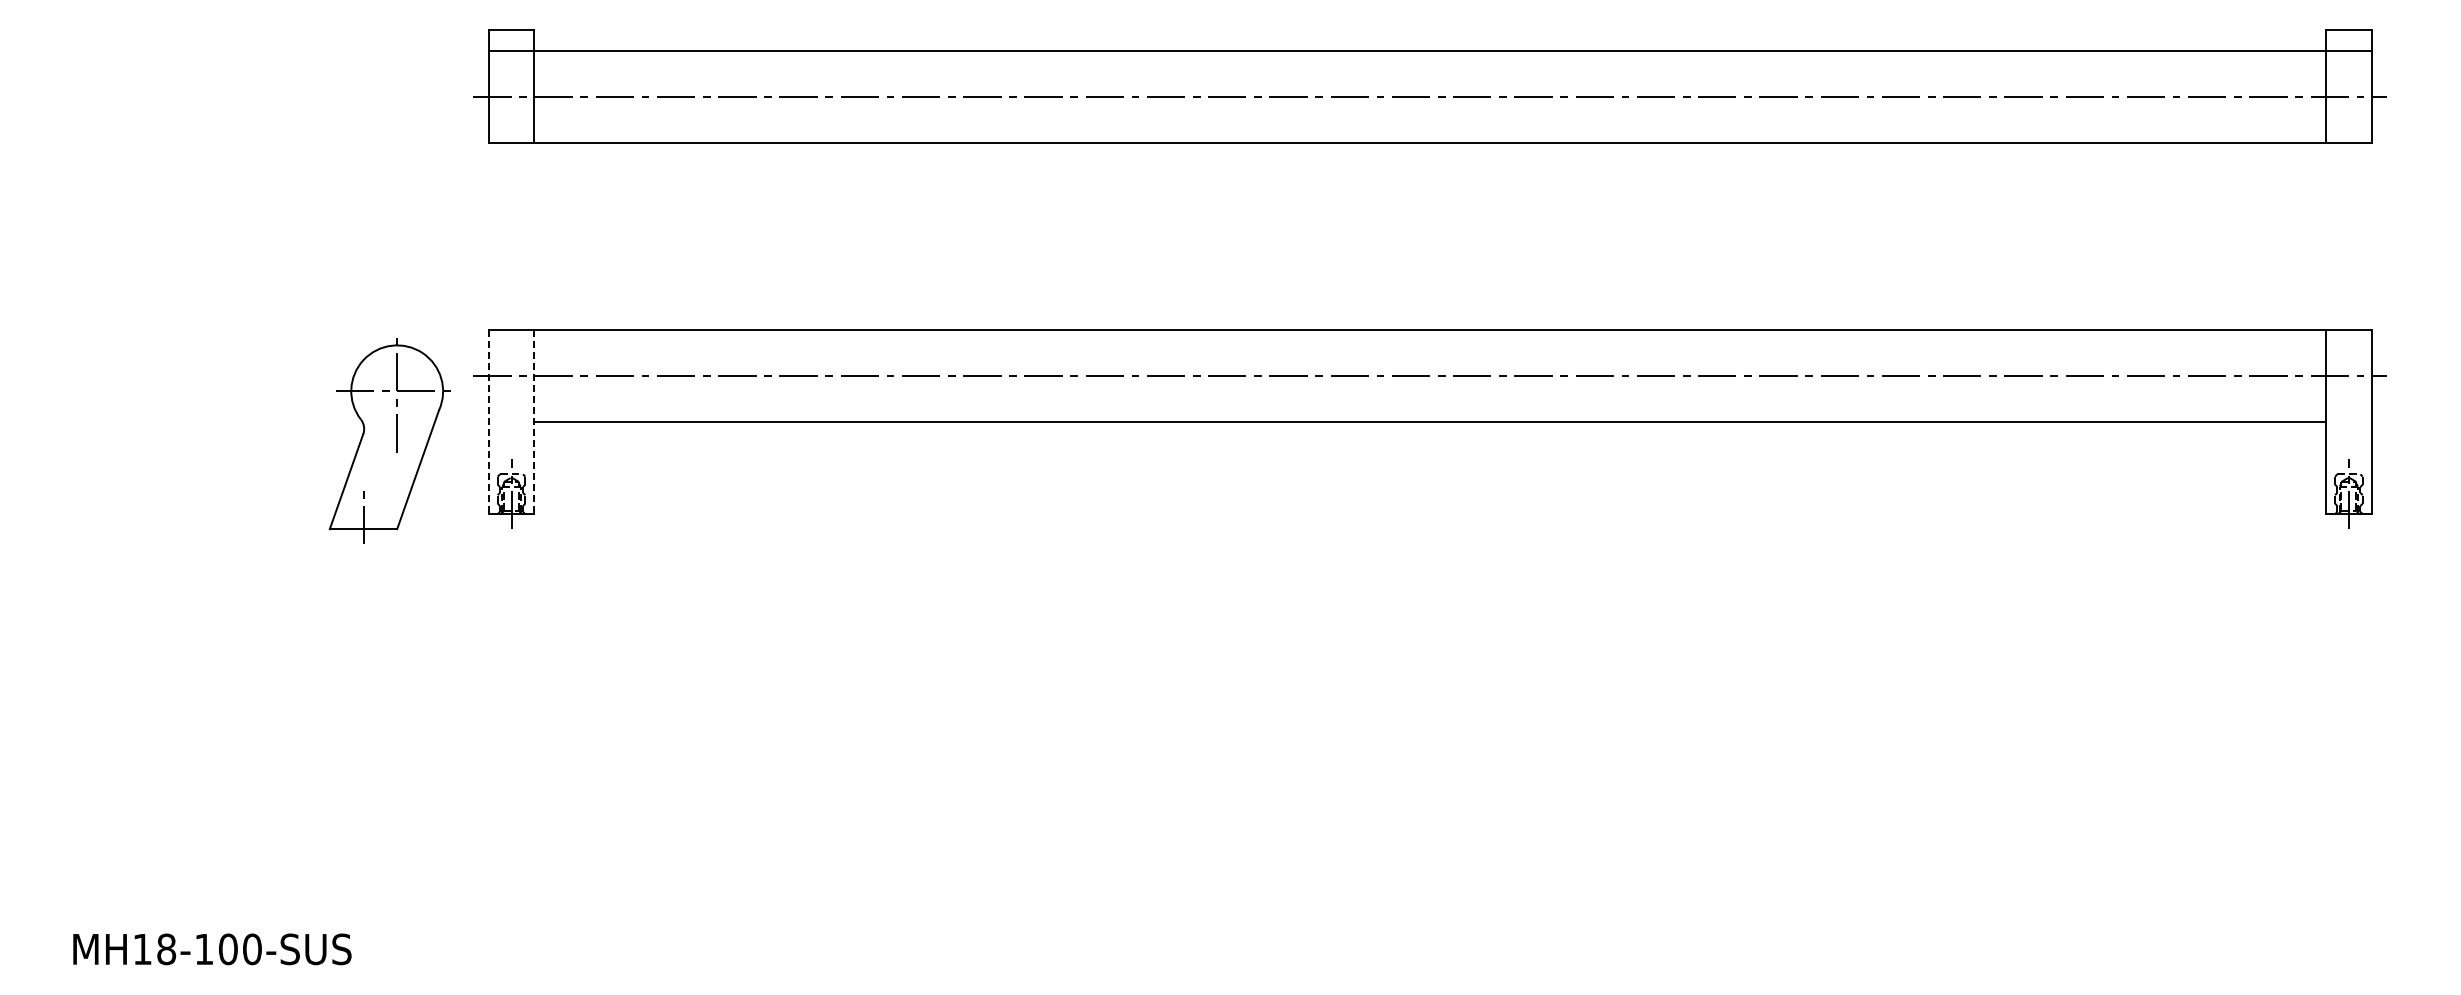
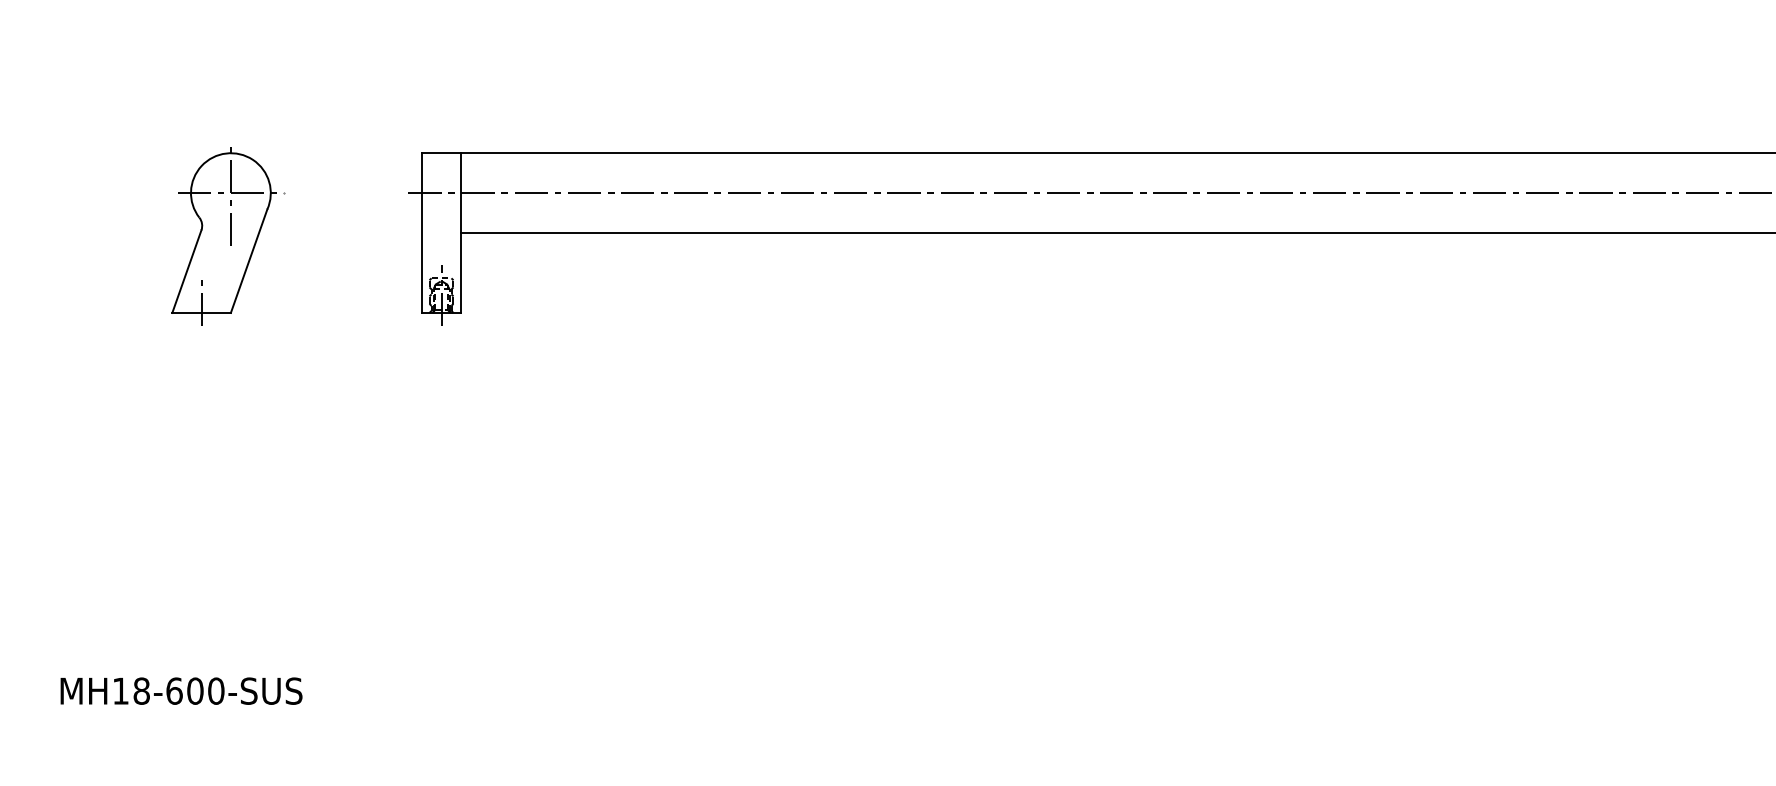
line: (488, 422) -> (421, 233), dashed -> solid
line: (534, 422) -> (461, 233), dashed -> solid
part: (393, 440) -> (227, 235), moved
text: (204, 949) -> (174, 691), MH18-100-SUS -> MH18-600-SUS

